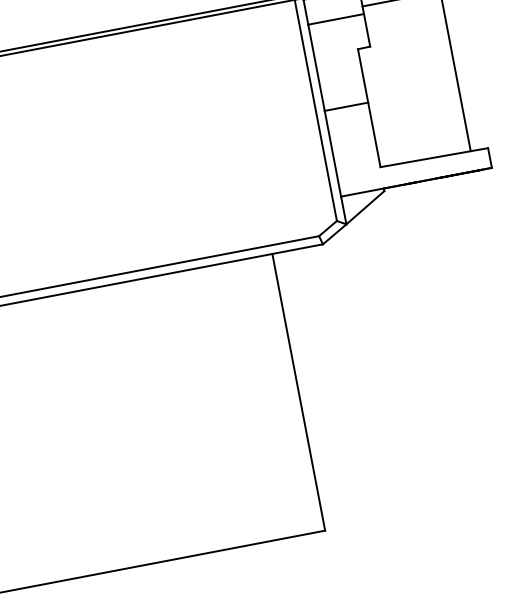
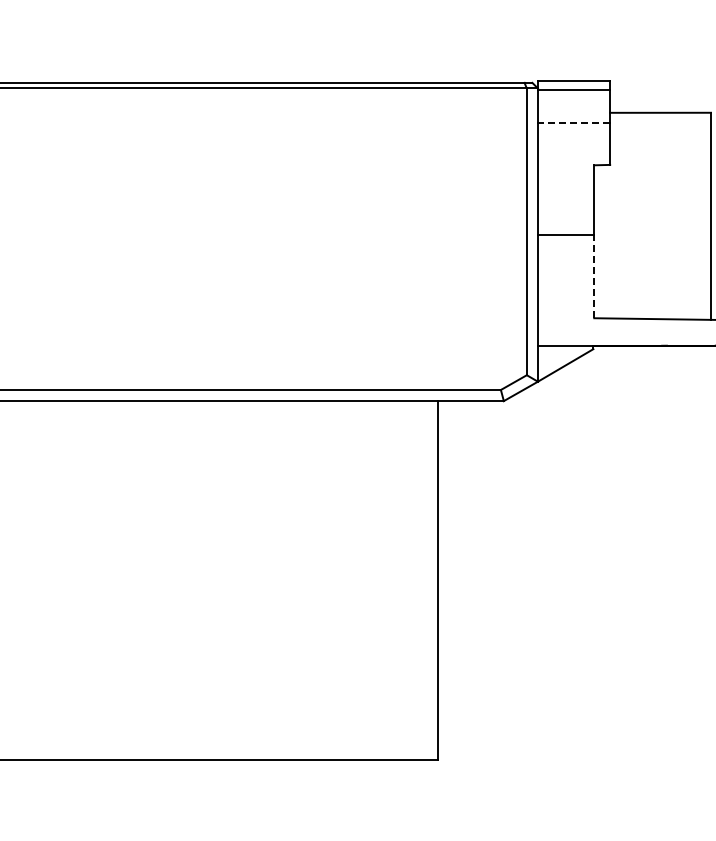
line: (335, 19) -> (573, 122), solid -> dashed
line: (374, 134) -> (594, 276), solid -> dashed

